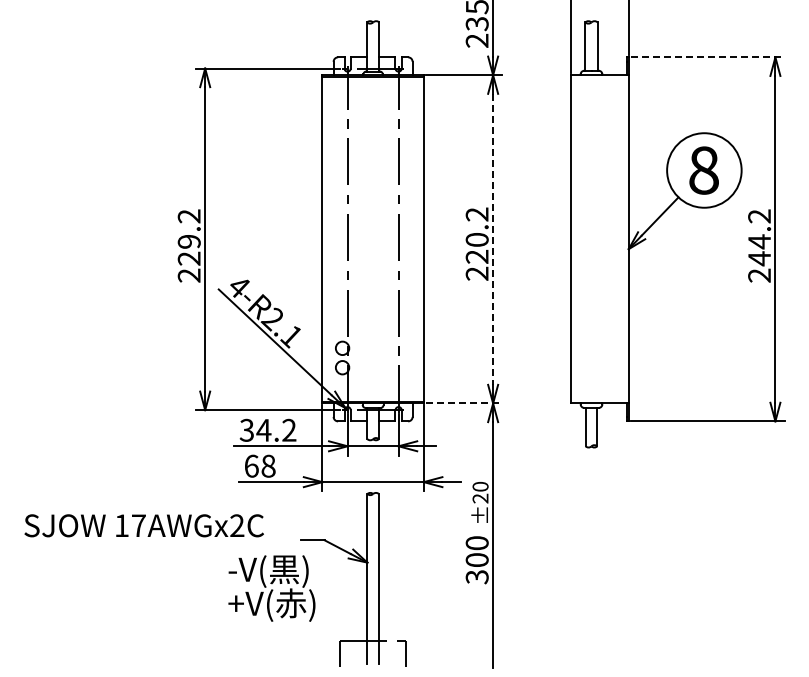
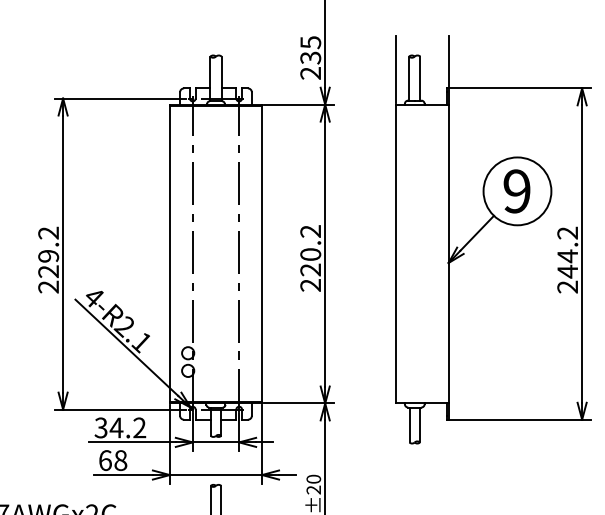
line: (708, 57) -> (521, 88), dashed -> solid
text: (703, 170) -> (516, 191), 8 -> 9
line: (493, 239) -> (325, 254), dashed -> solid
line: (464, 403) -> (299, 403), dashed -> solid

